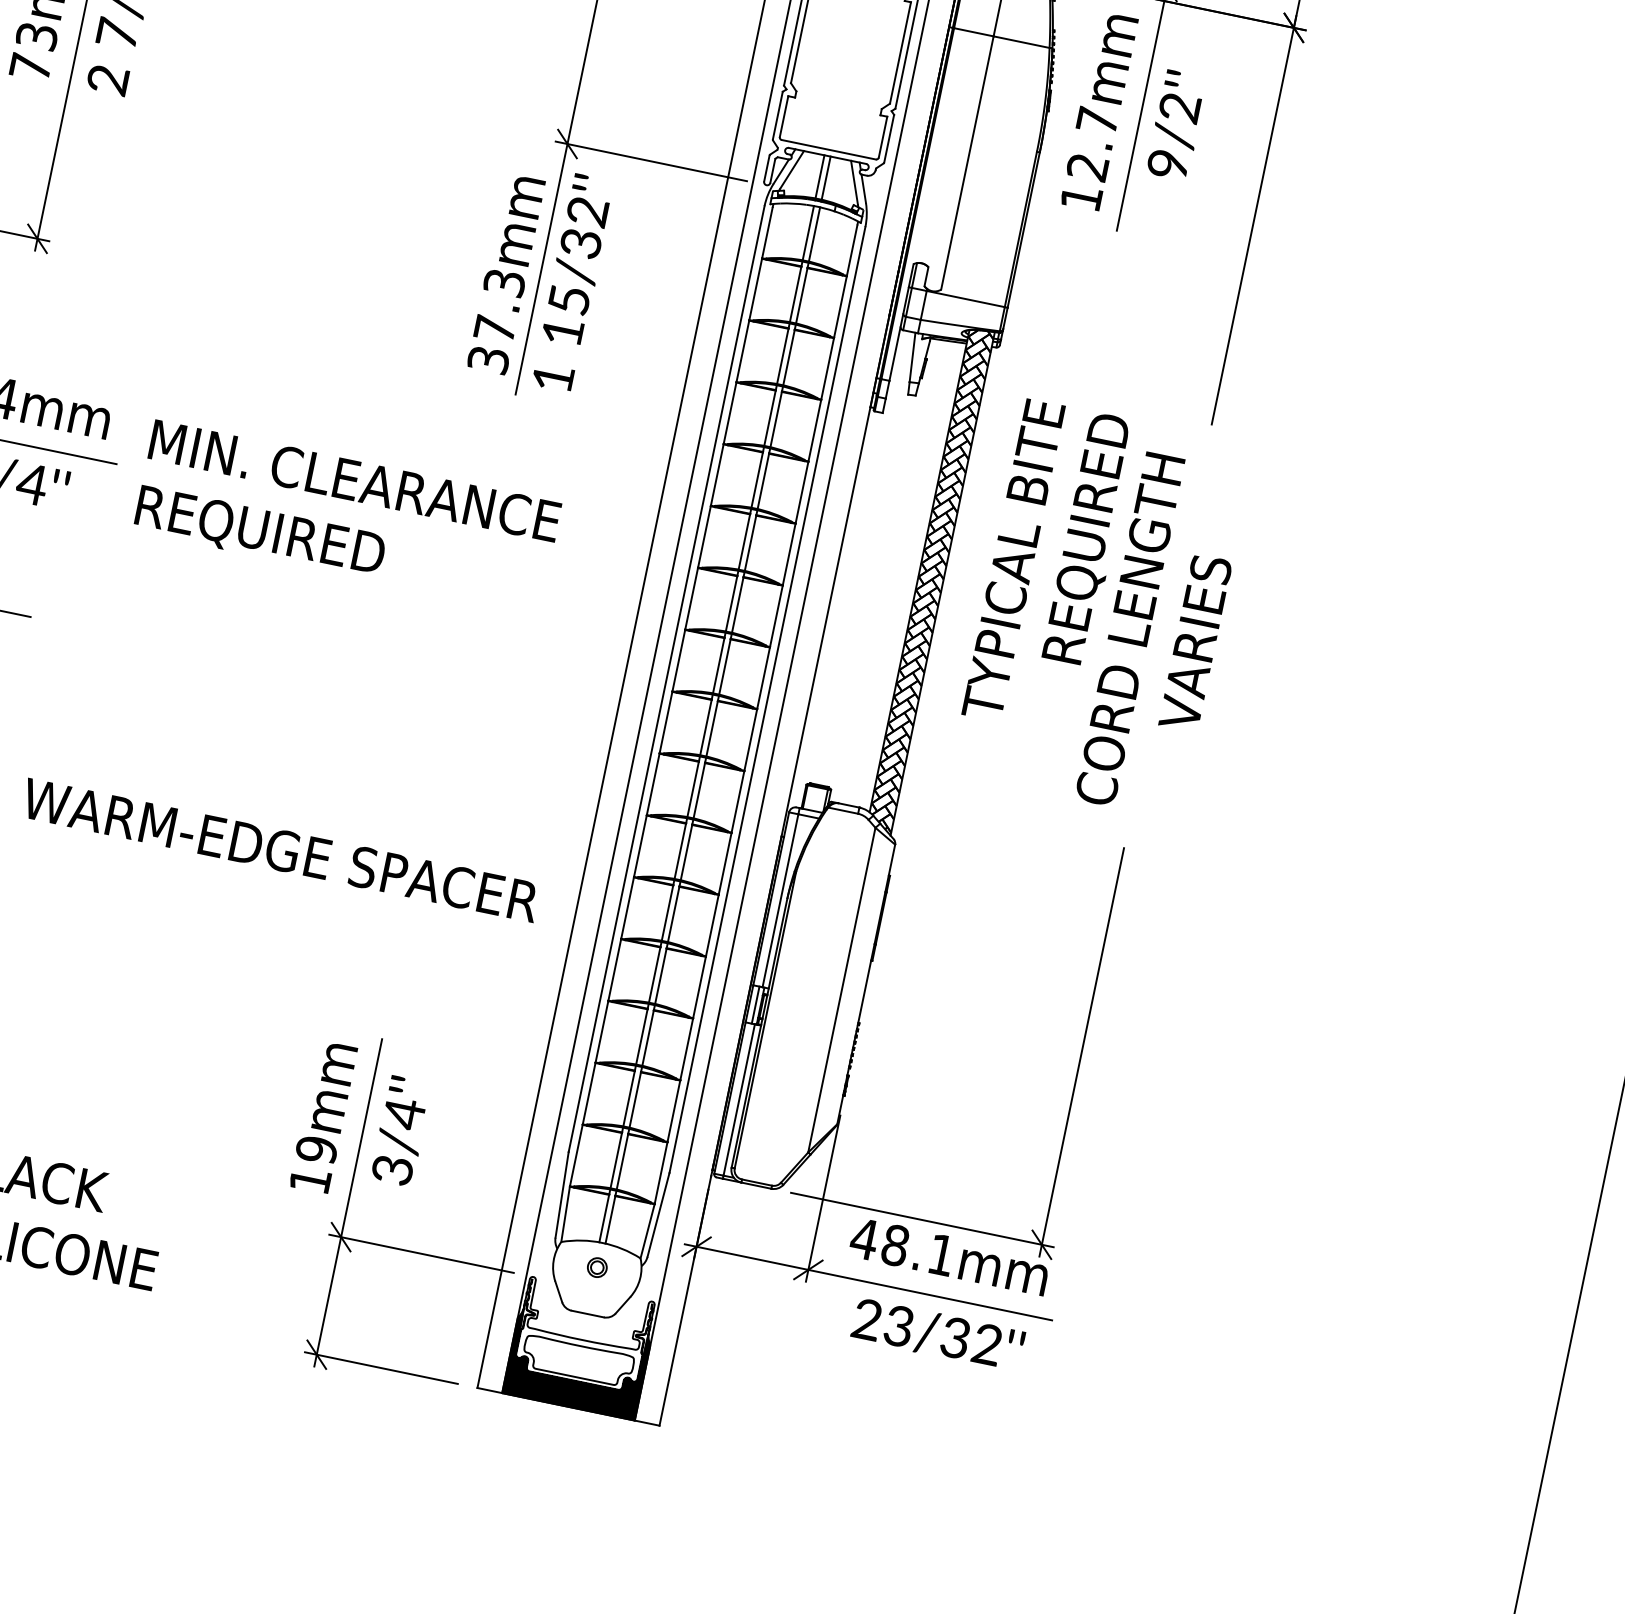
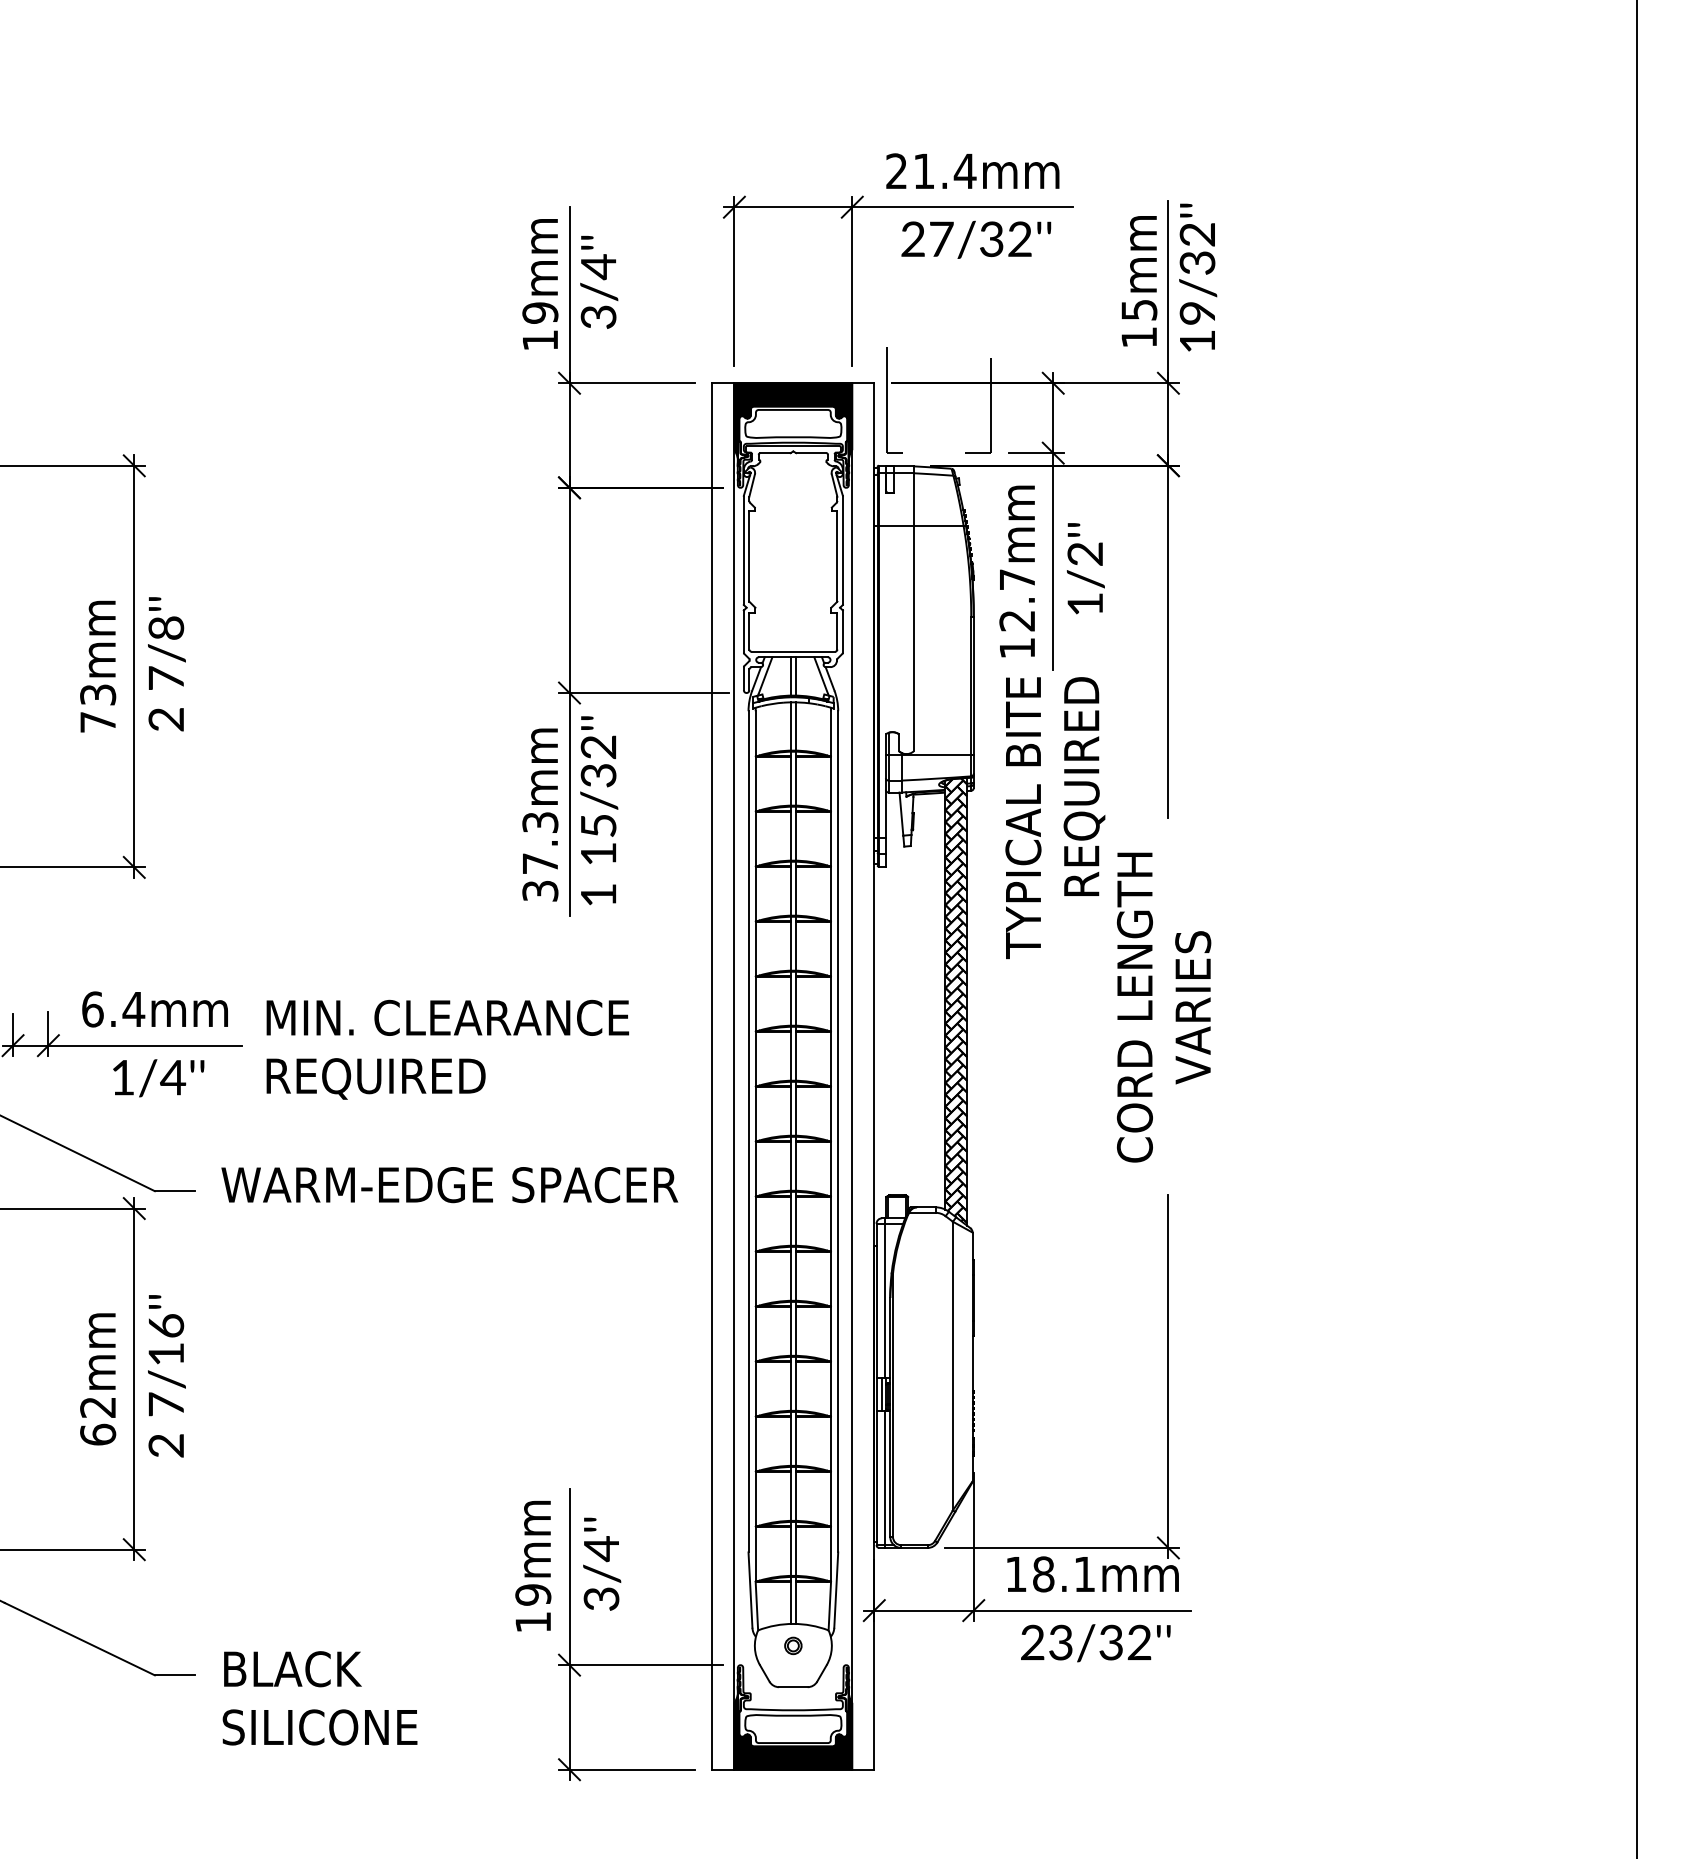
text: (1167, 164) -> (1084, 604), 9/2''\f] -> 1/2''\f]
text: (1049, 568) -> (1055, 818), moved
text: (280, 850) -> (449, 1185), moved
text: (863, 1239) -> (1015, 1574), 48.1mm -> 18.1mm

